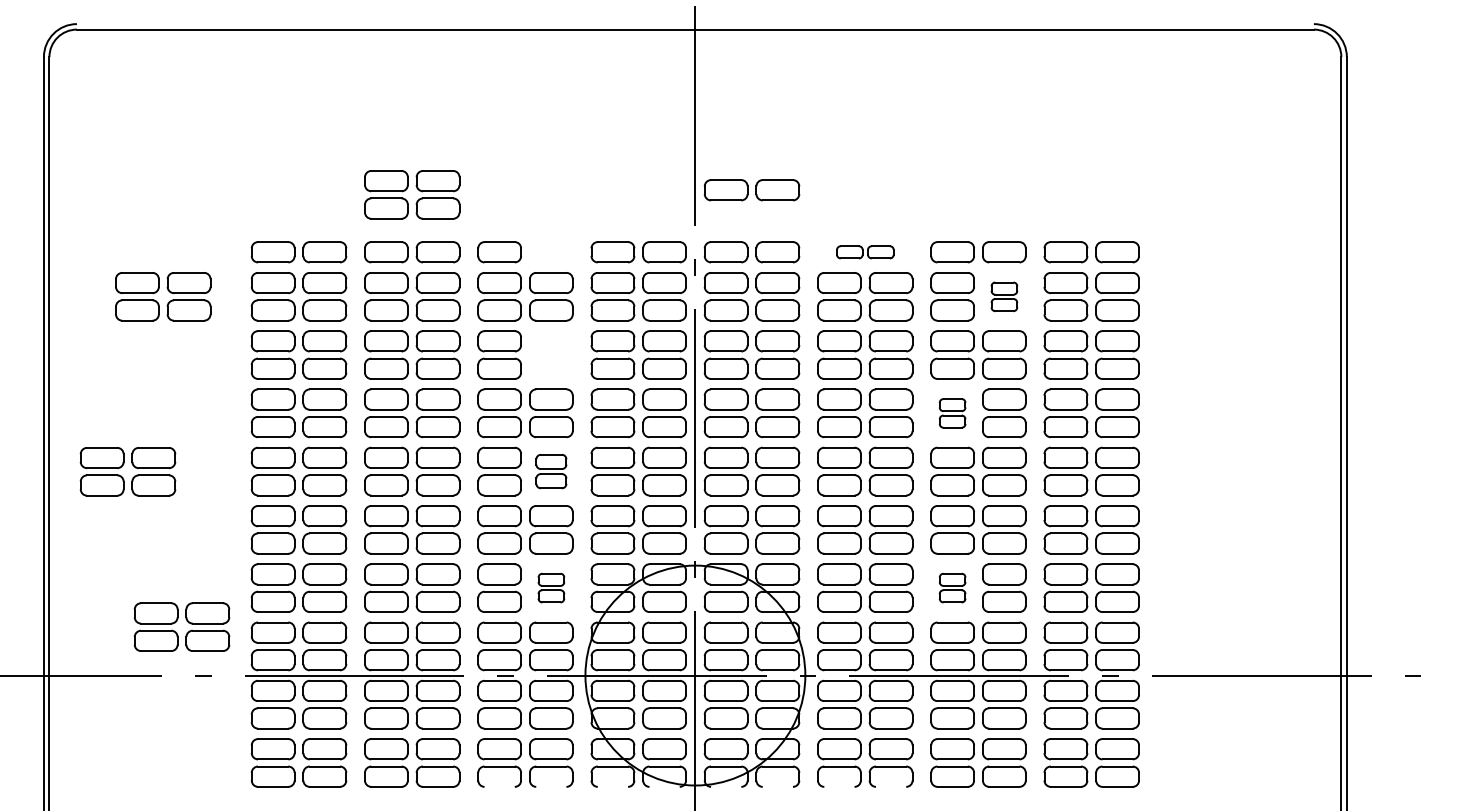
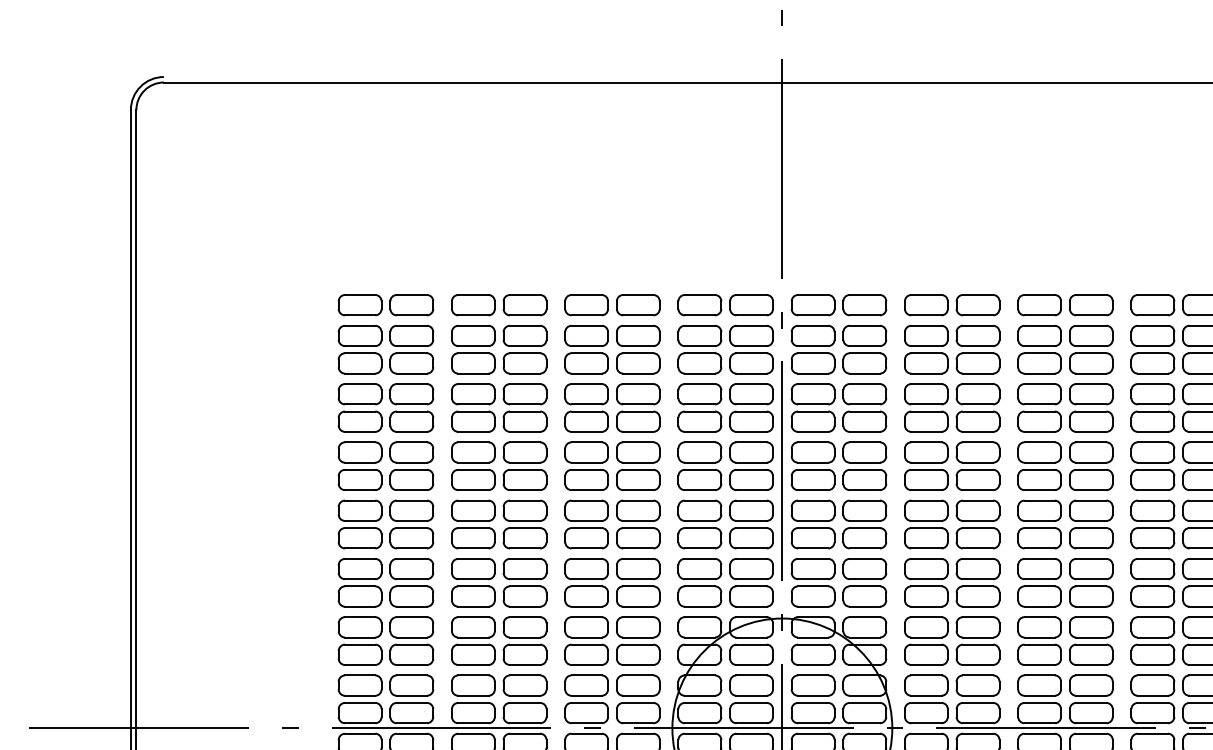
part: (407, 189) -> (494, 242), removed
part: (751, 190) -> (838, 243), removed
part: (551, 252) -> (638, 305), added
part: (865, 252) -> (952, 305), size x1.67
part: (158, 291) -> (245, 344), removed
part: (1004, 296) -> (1091, 349), size x1.67
part: (551, 354) -> (638, 407), added
part: (952, 413) -> (1039, 466), size x1.67
part: (122, 466) -> (209, 519), removed
part: (551, 471) -> (638, 524), size x1.43
part: (551, 587) -> (638, 640), size x1.67
part: (952, 587) -> (1039, 640), size x1.67
part: (177, 621) -> (264, 674), removed

